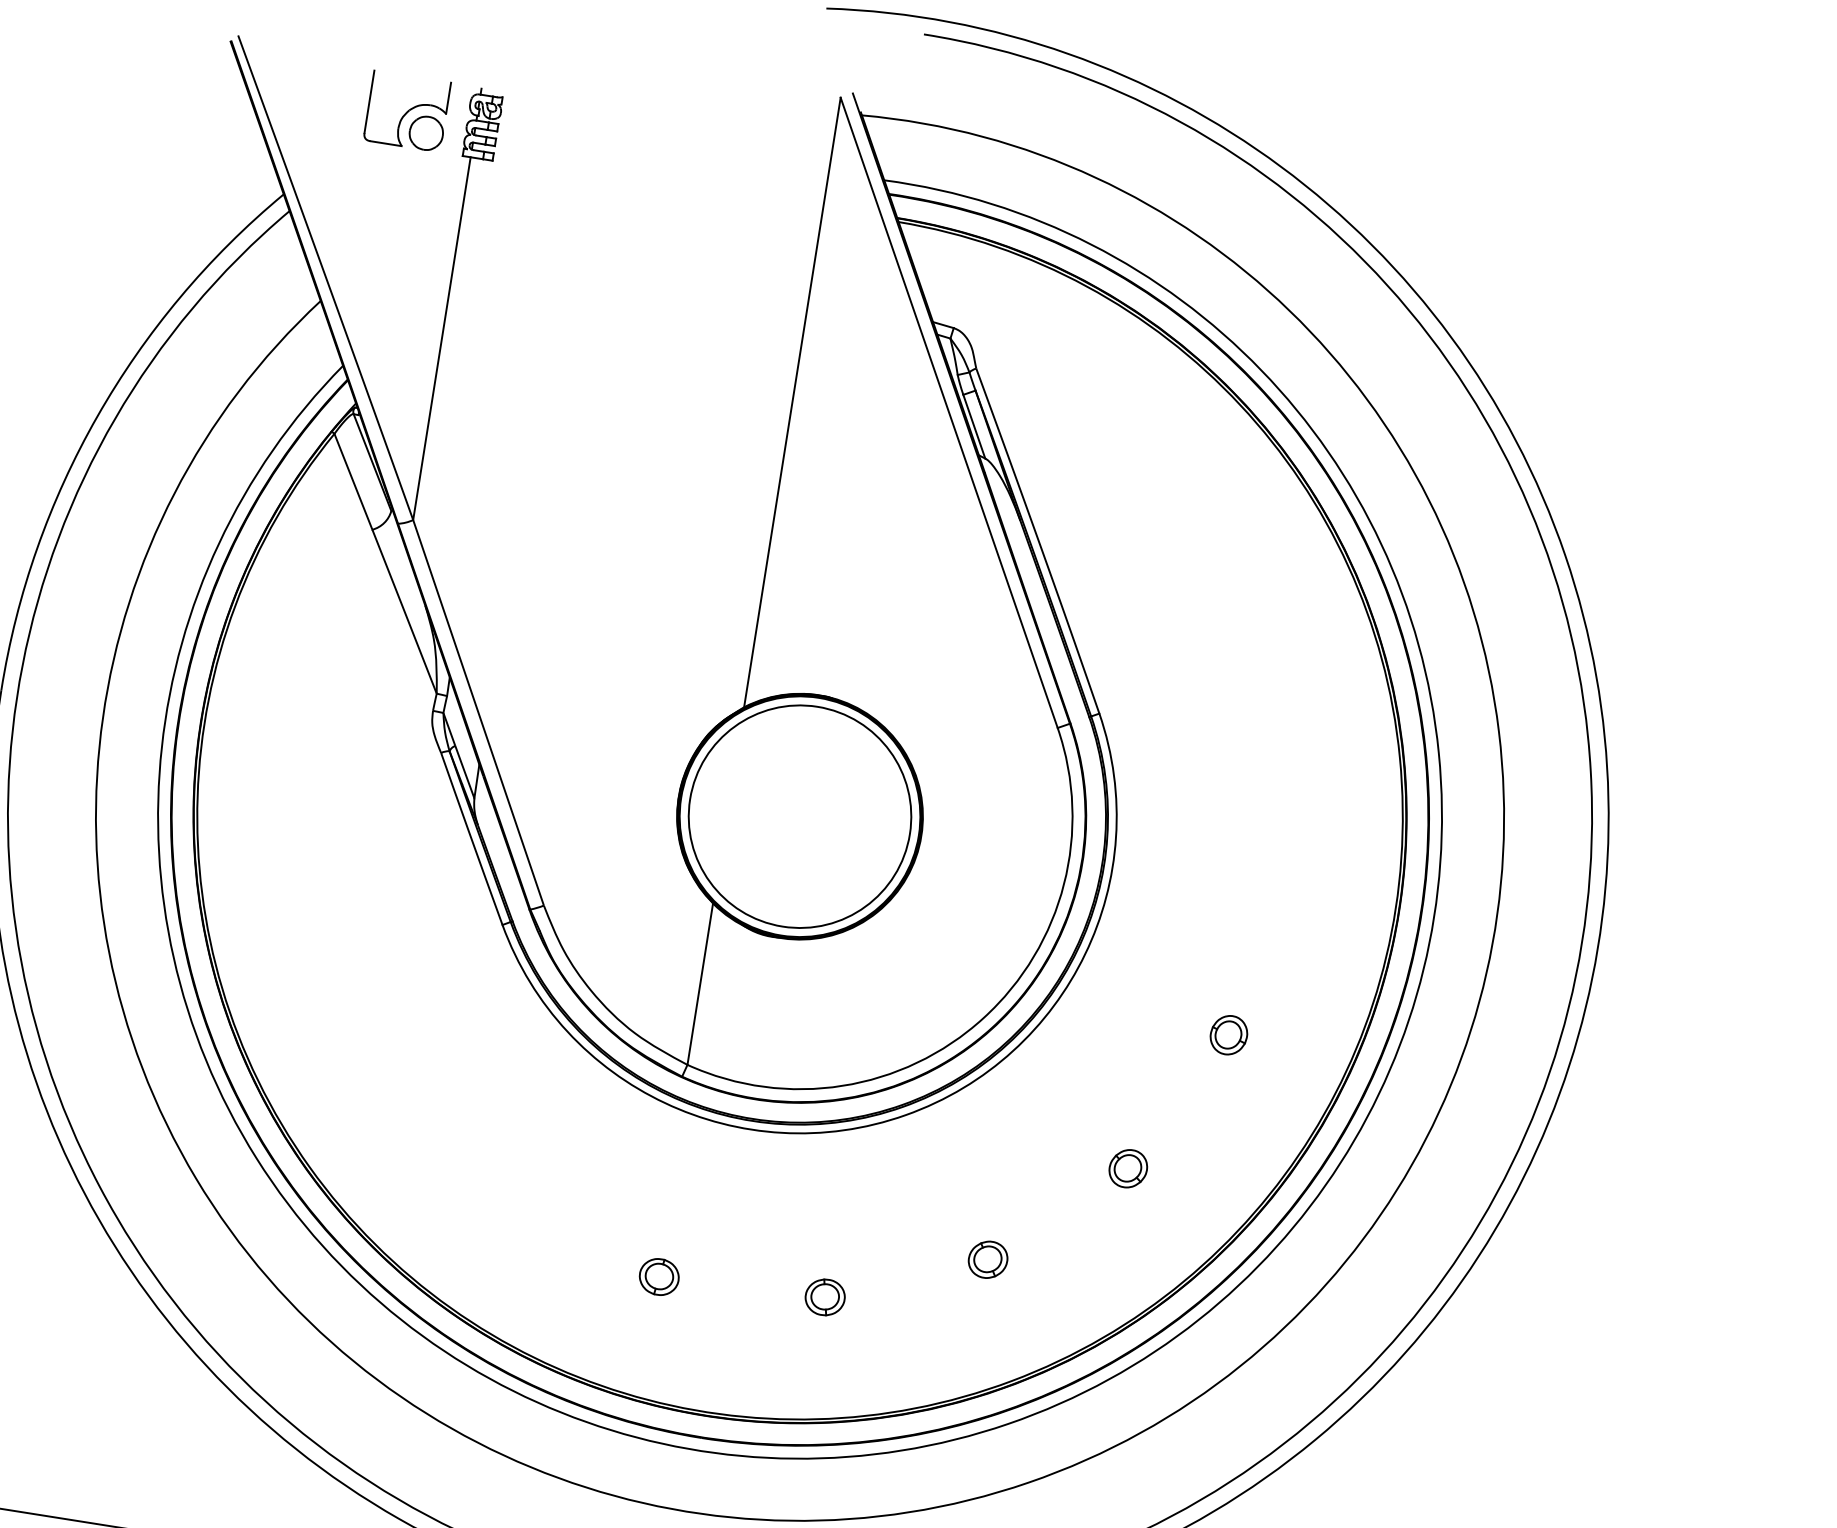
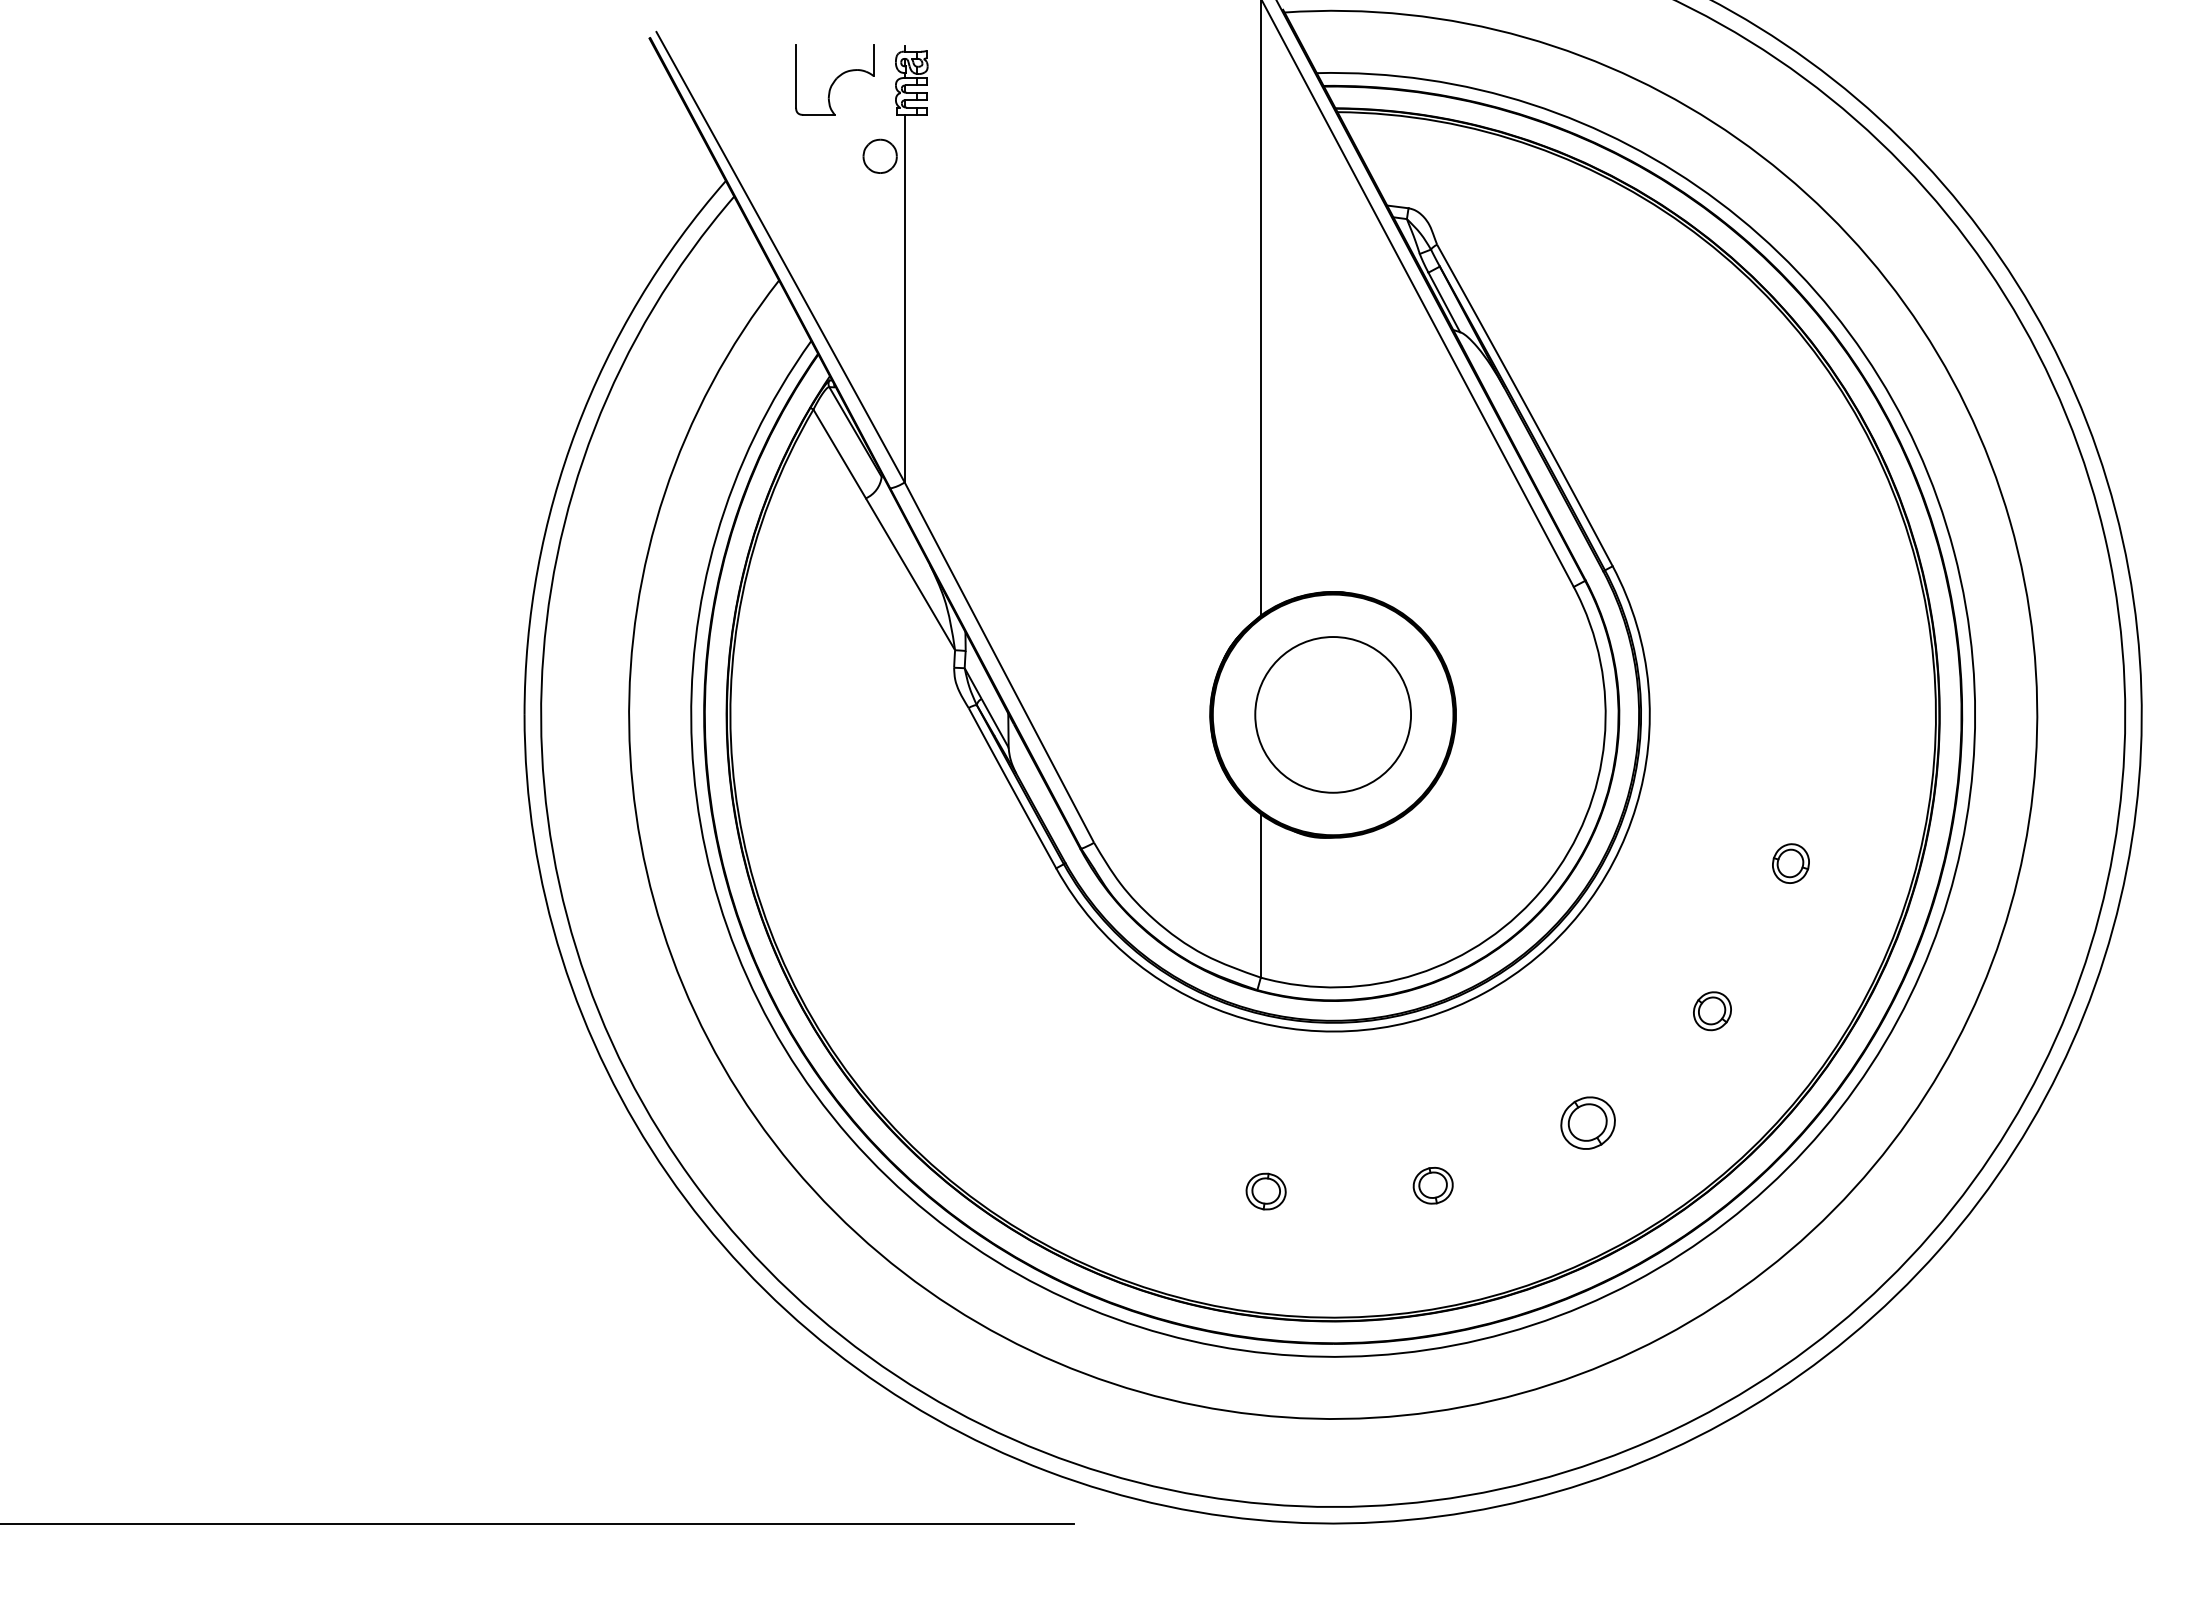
part: (425, 132) -> (879, 155), moved
circle: (799, 816) -> (1332, 714), size x0.7
part: (988, 1259) -> (1588, 1122), size x1.4

